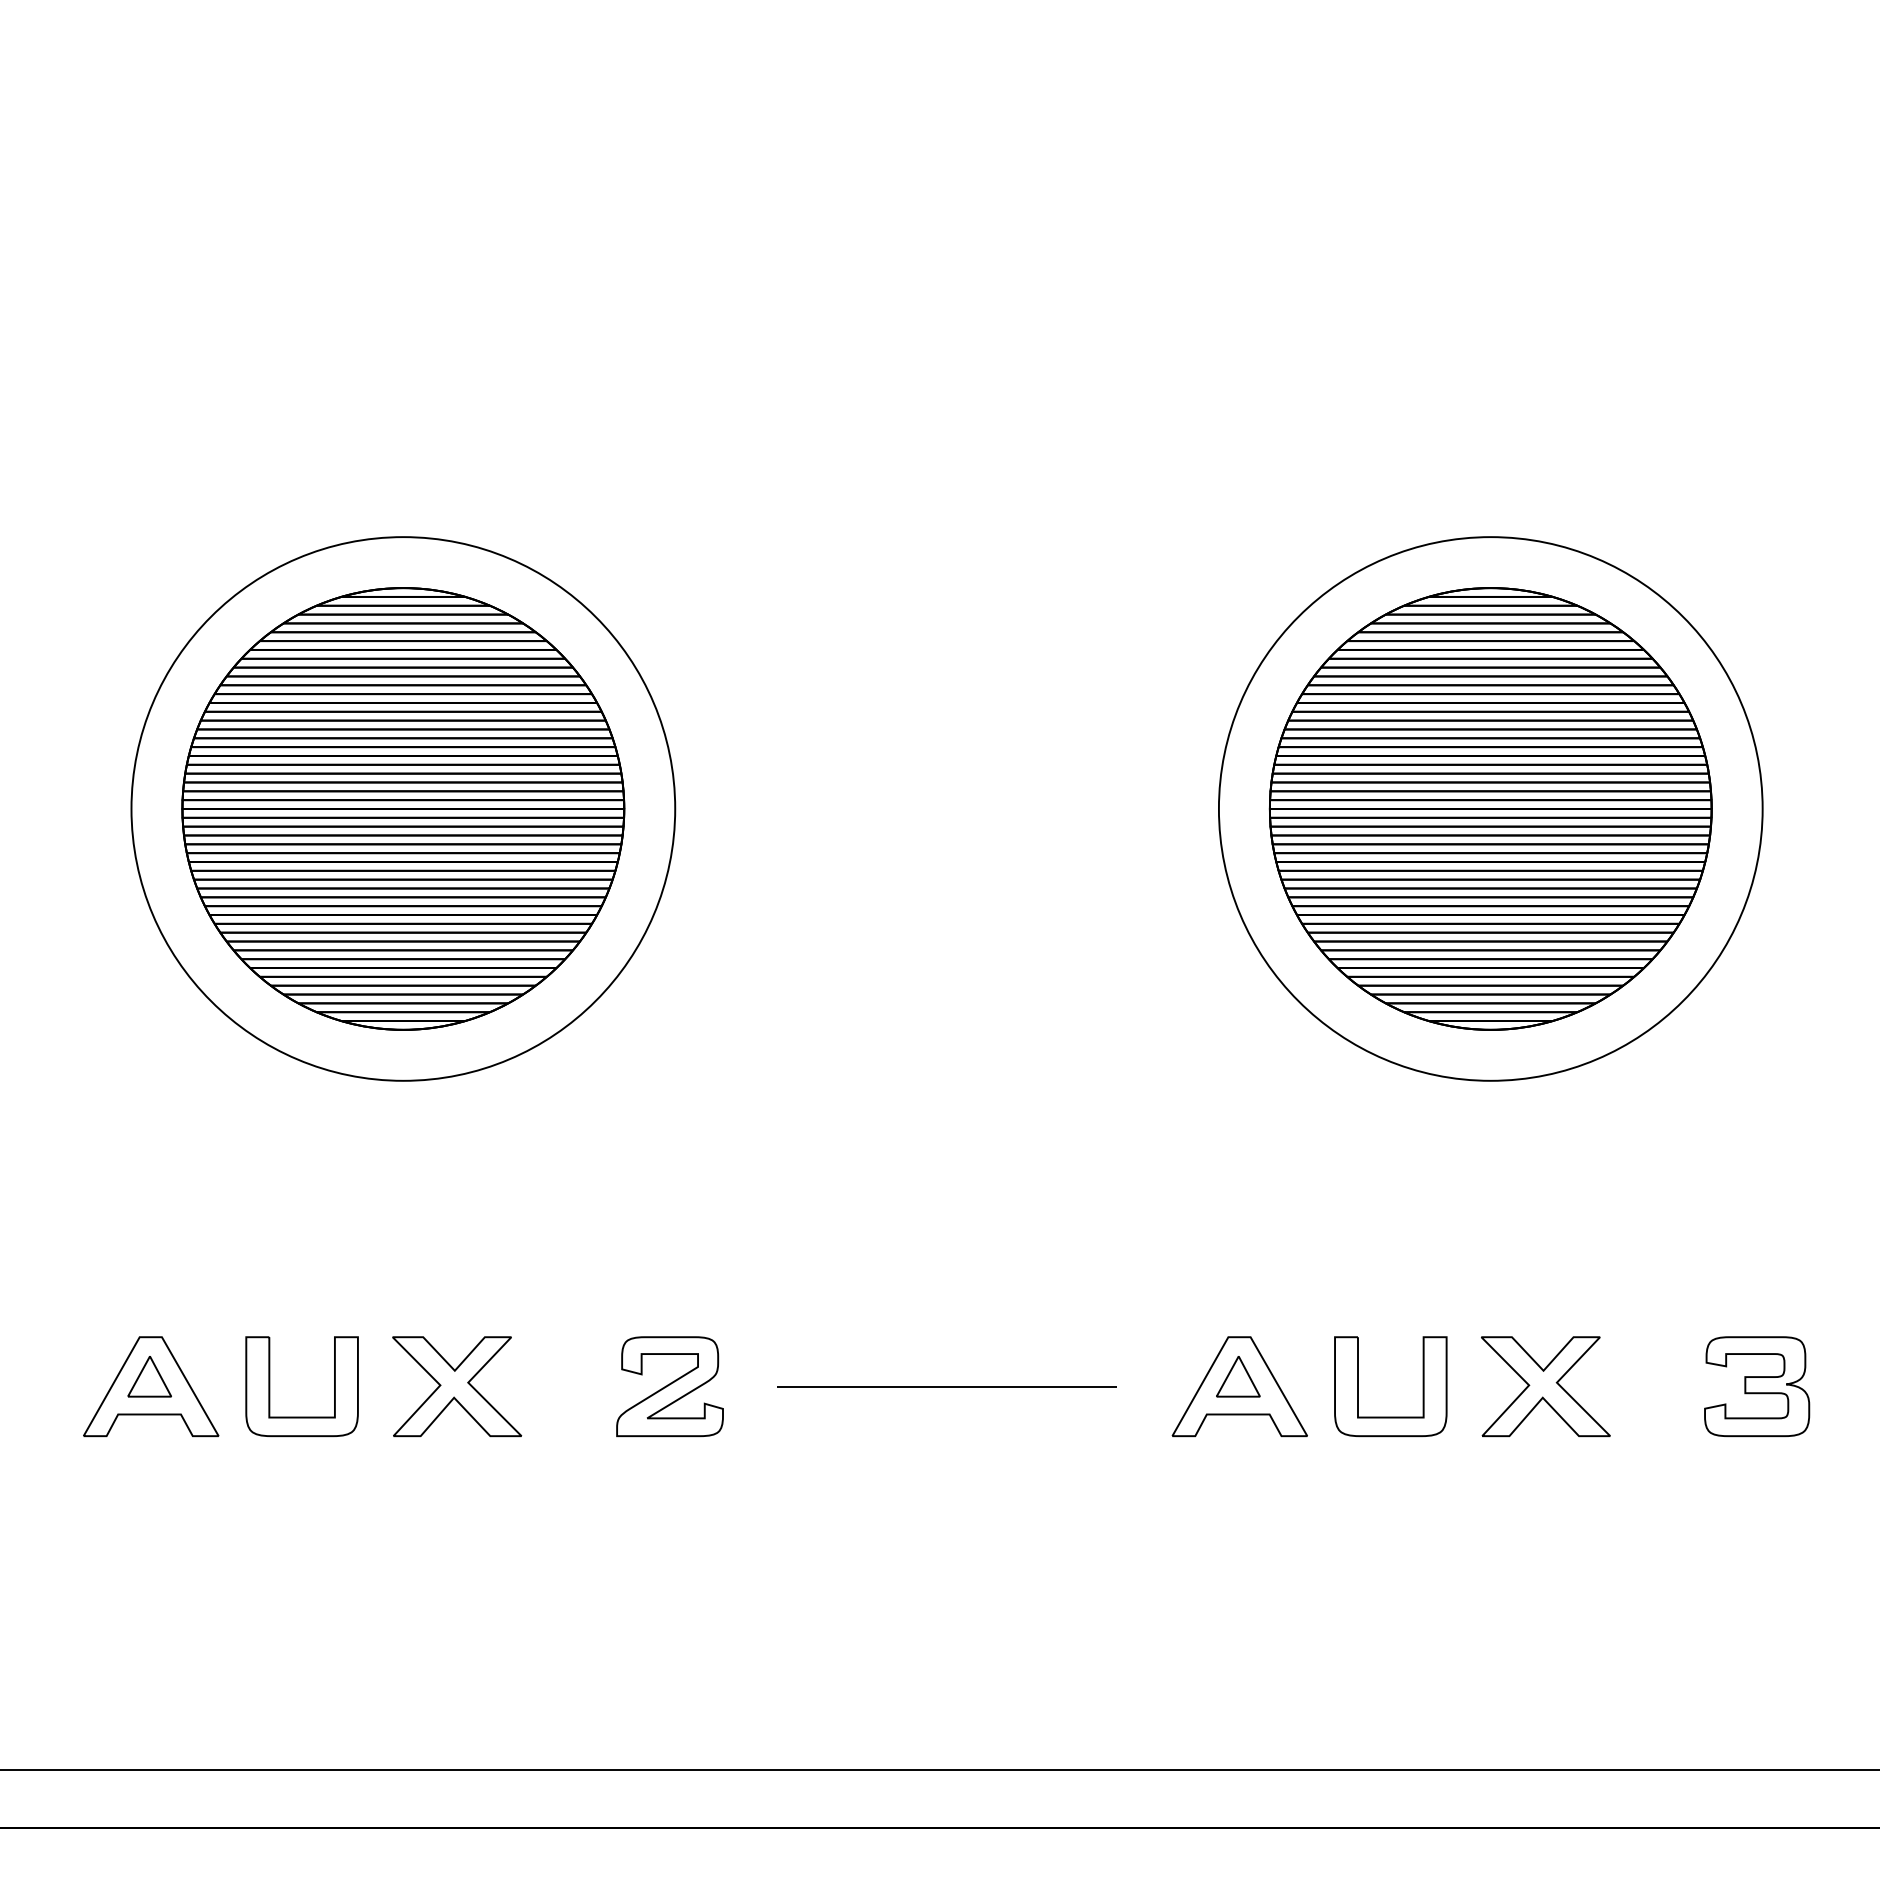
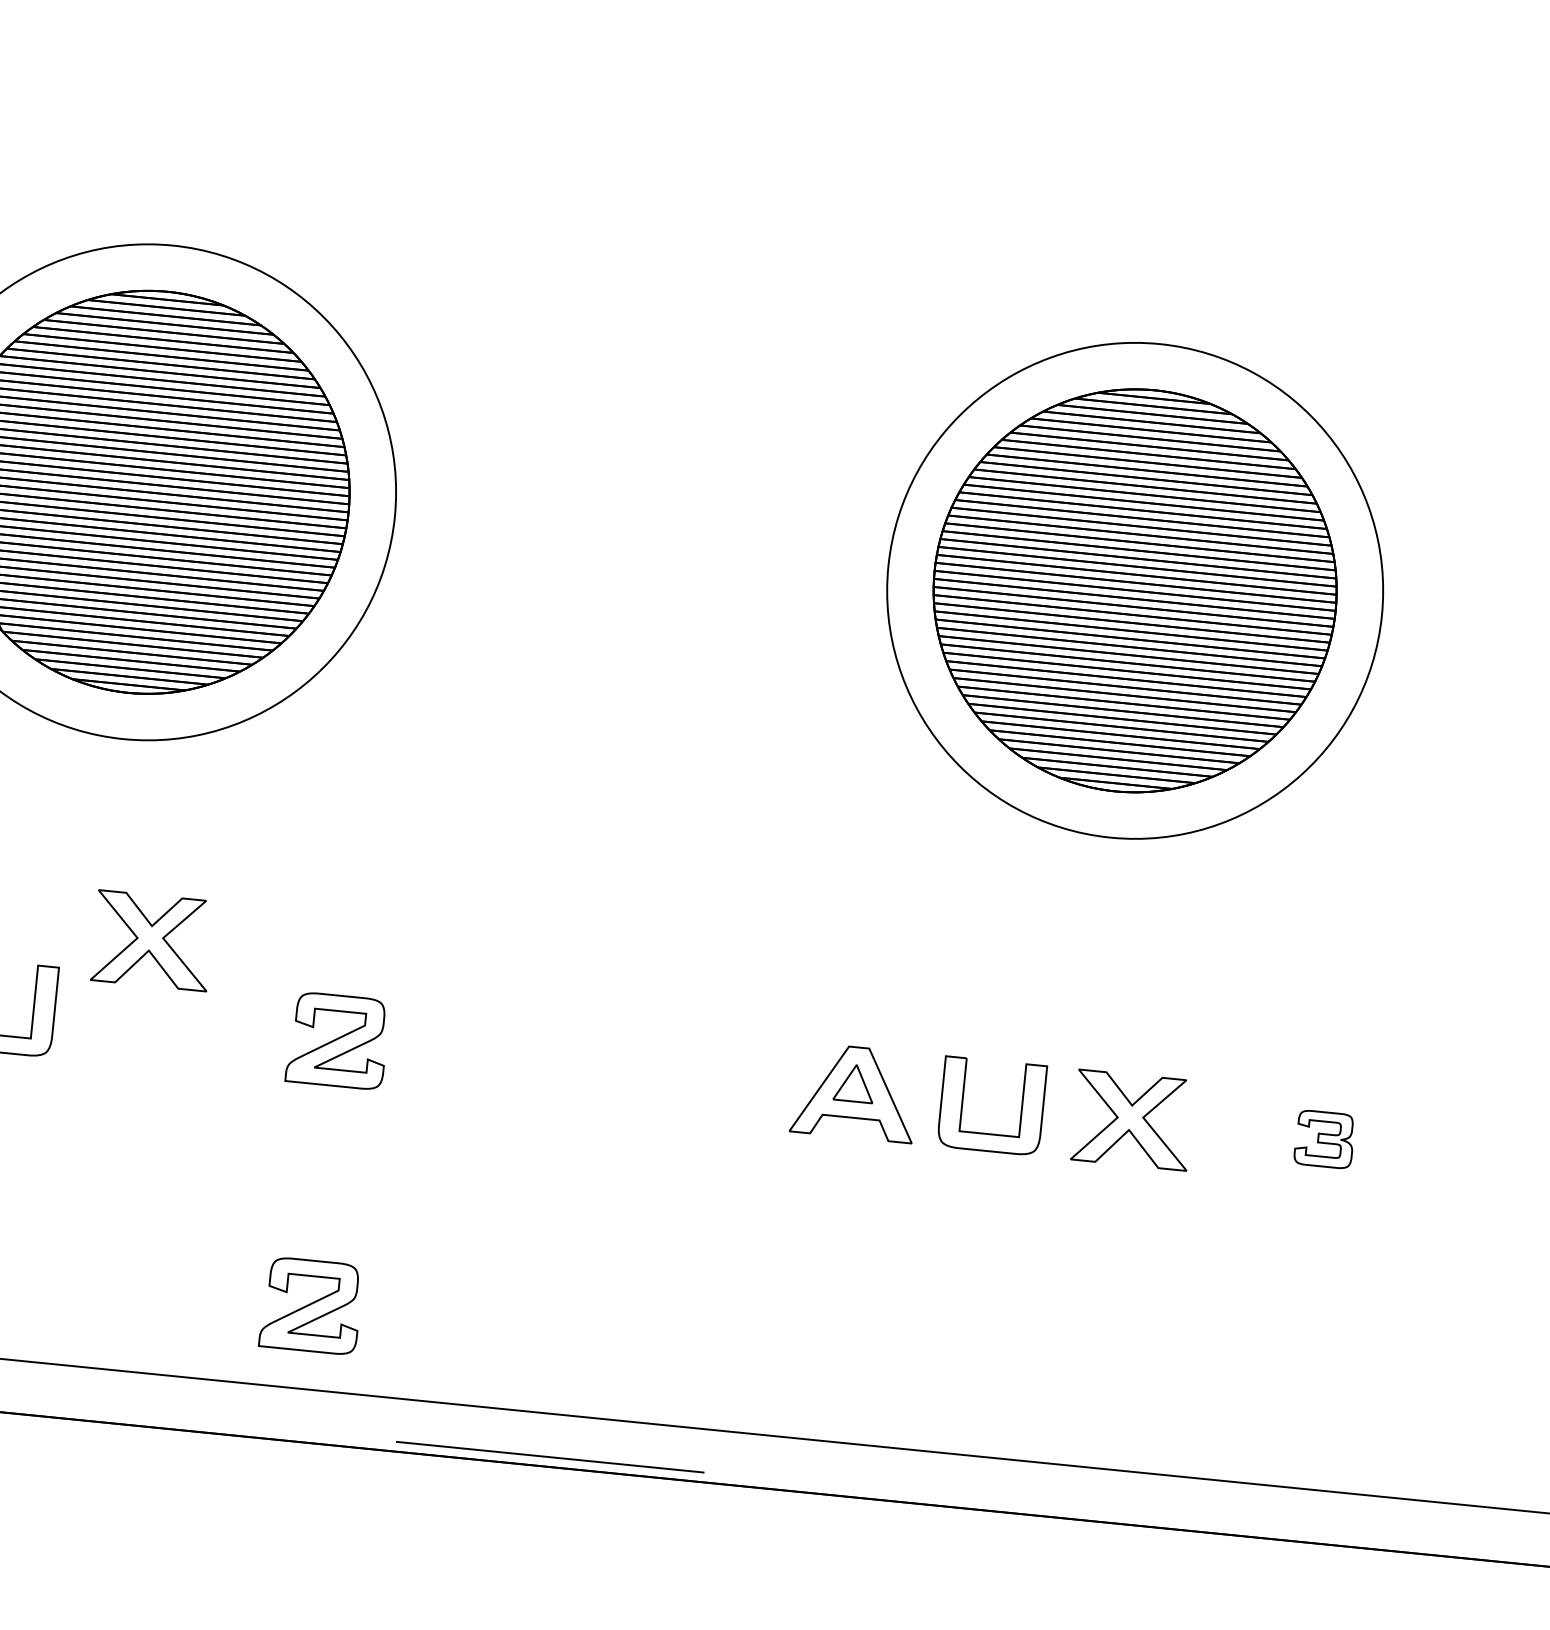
part: (457, 1386) -> (153, 940), moved
line: (946, 1386) -> (549, 1456), moved
part: (1757, 1386) -> (1324, 1139), size x0.6
part: (669, 1678) -> (310, 1305), added

